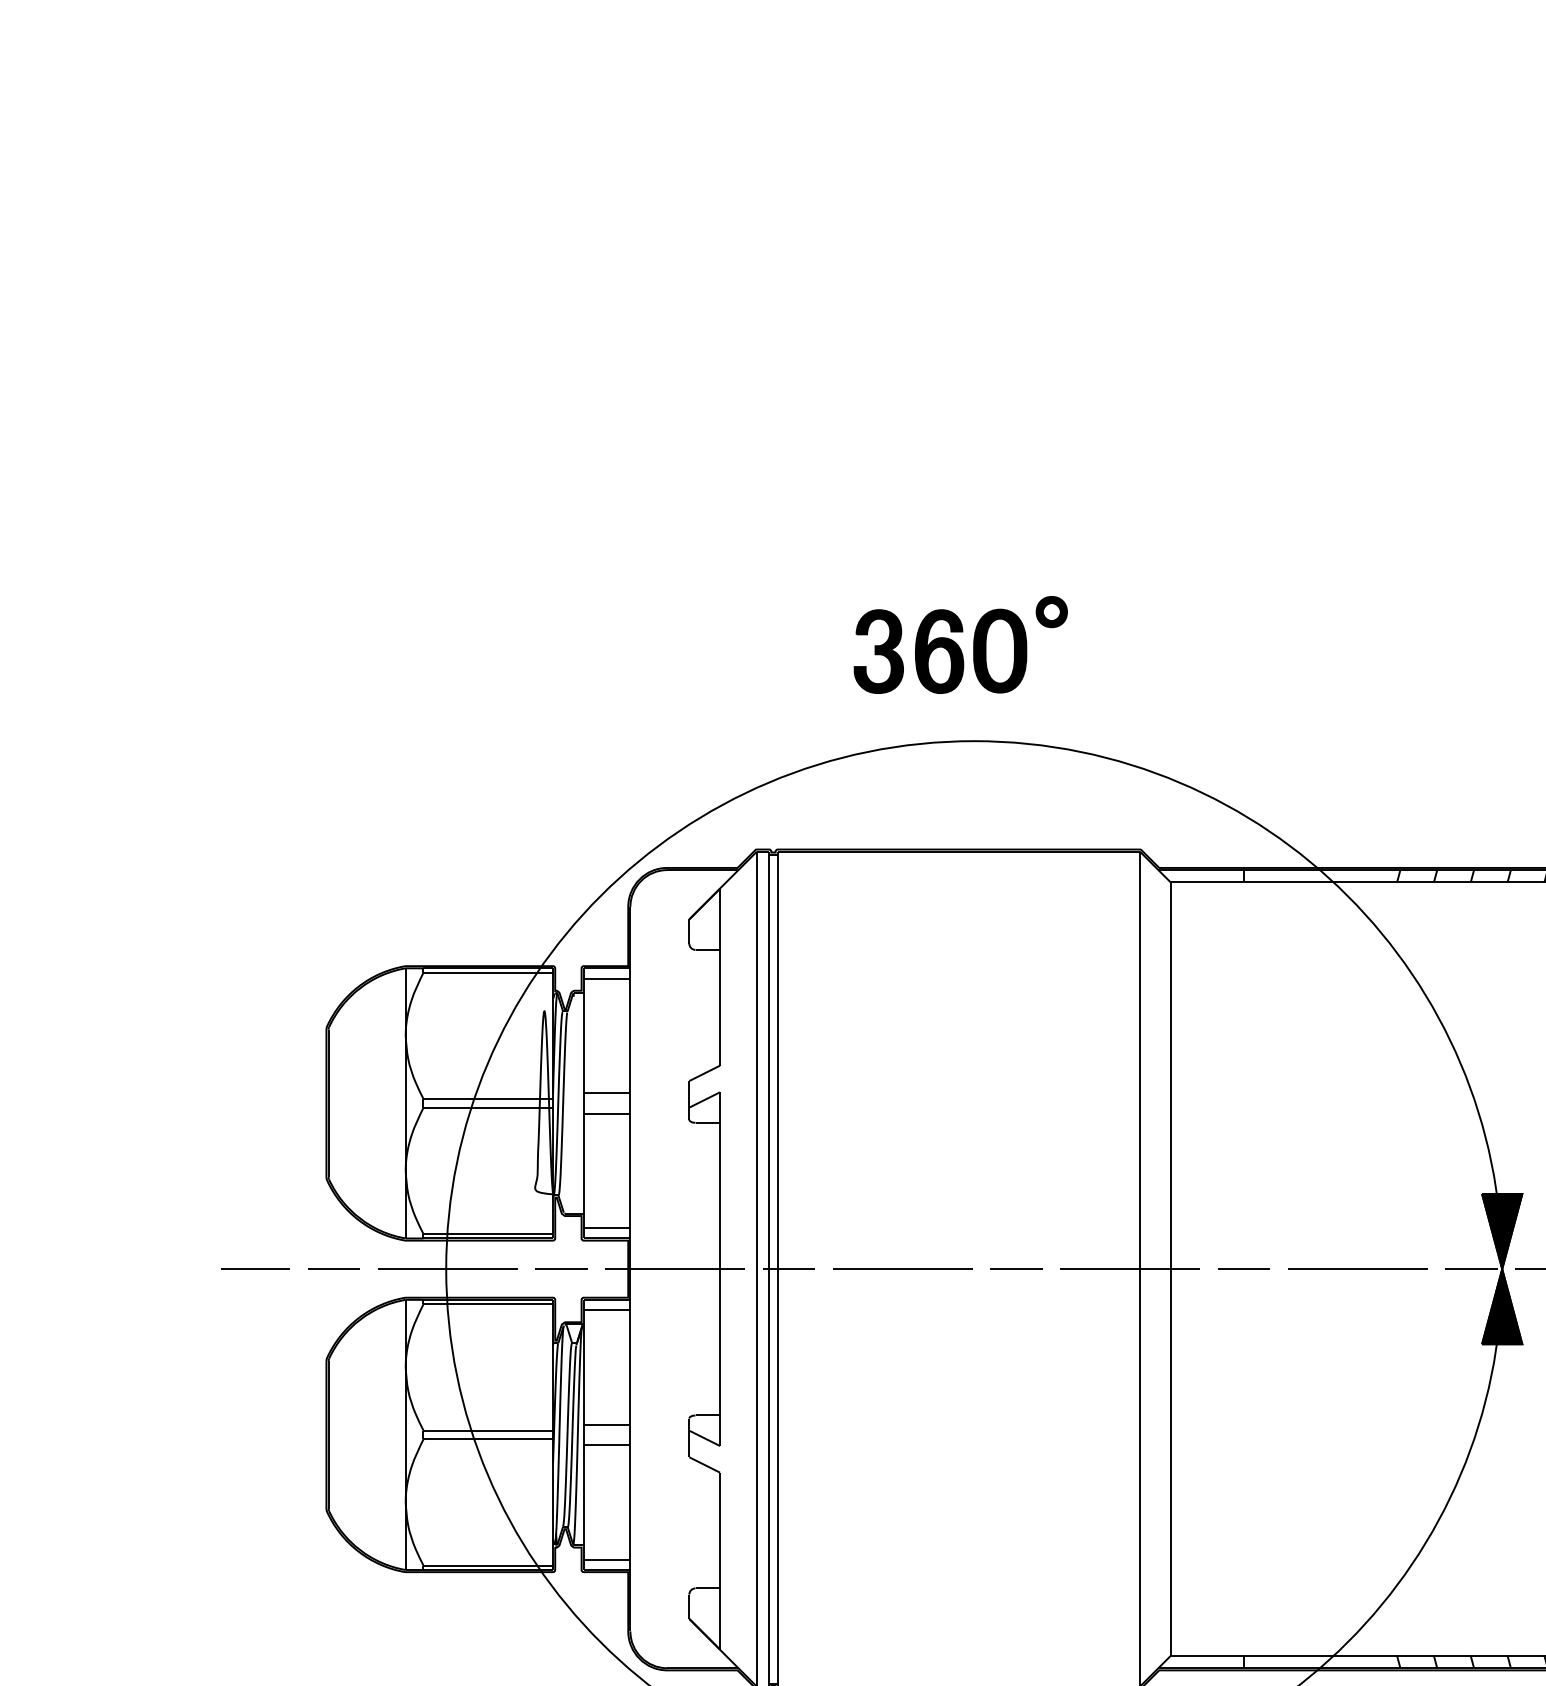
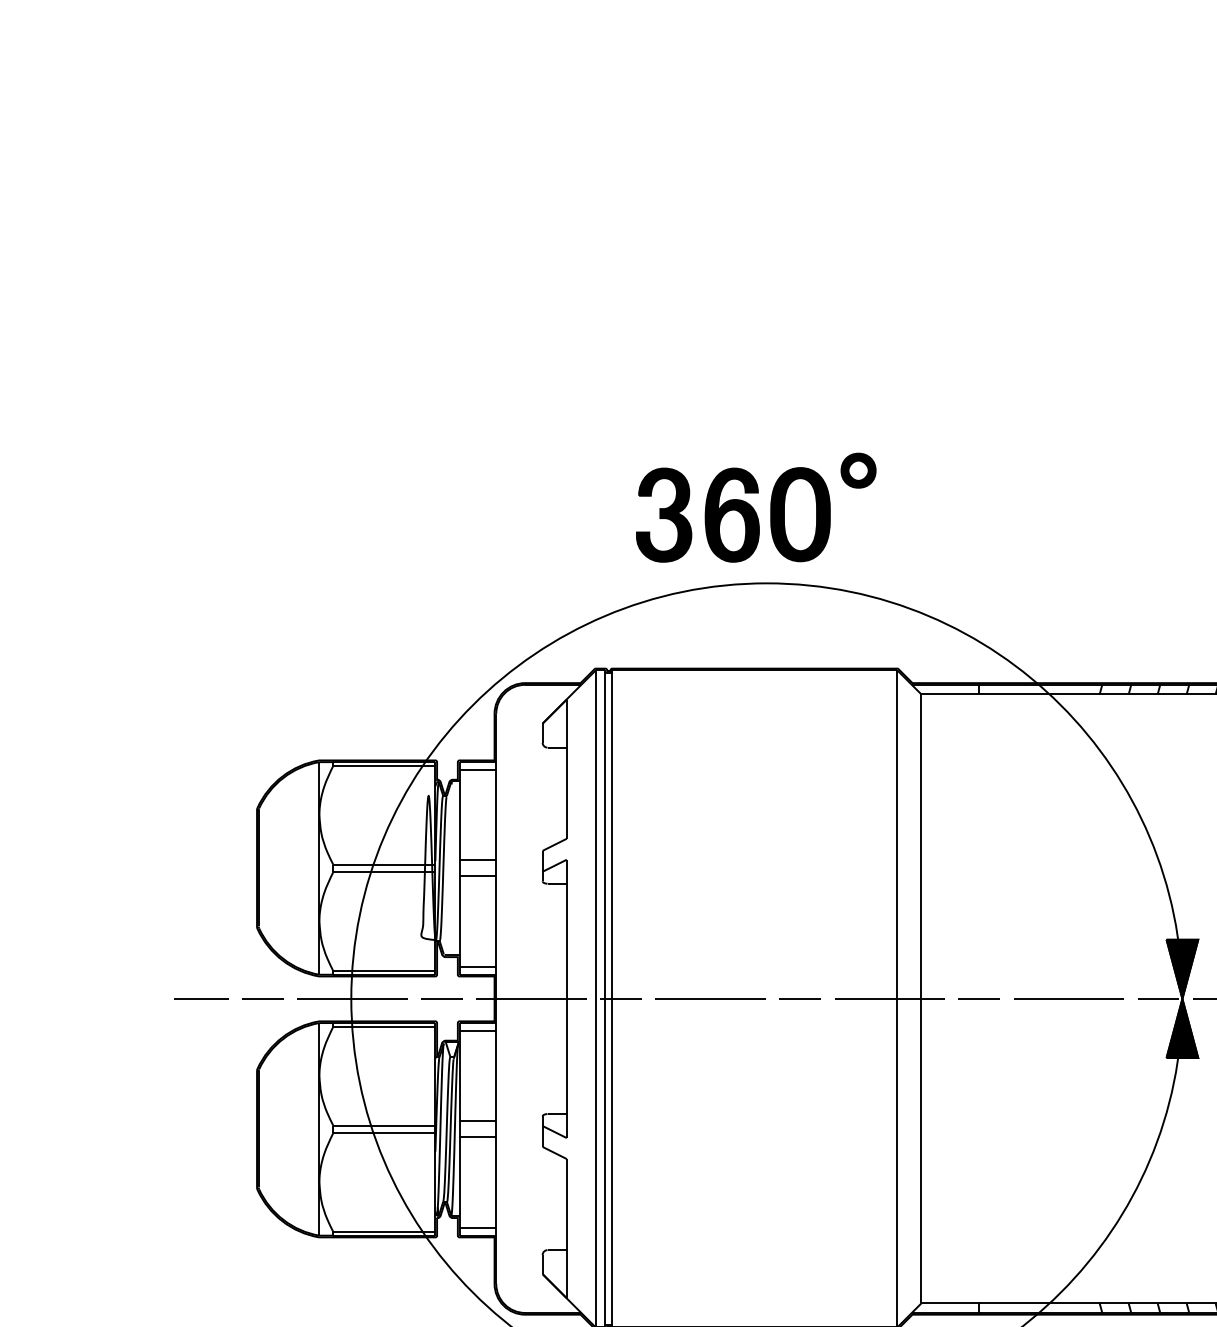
part: (961, 644) -> (756, 507), size x1.43

